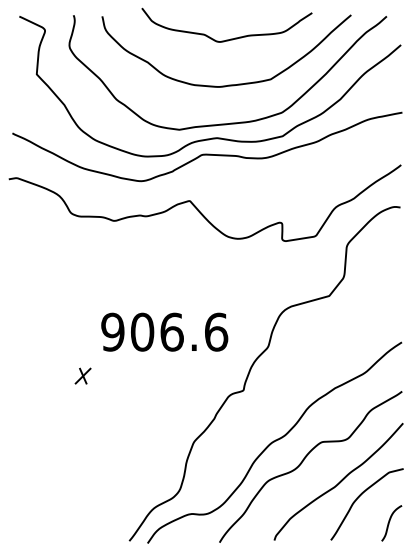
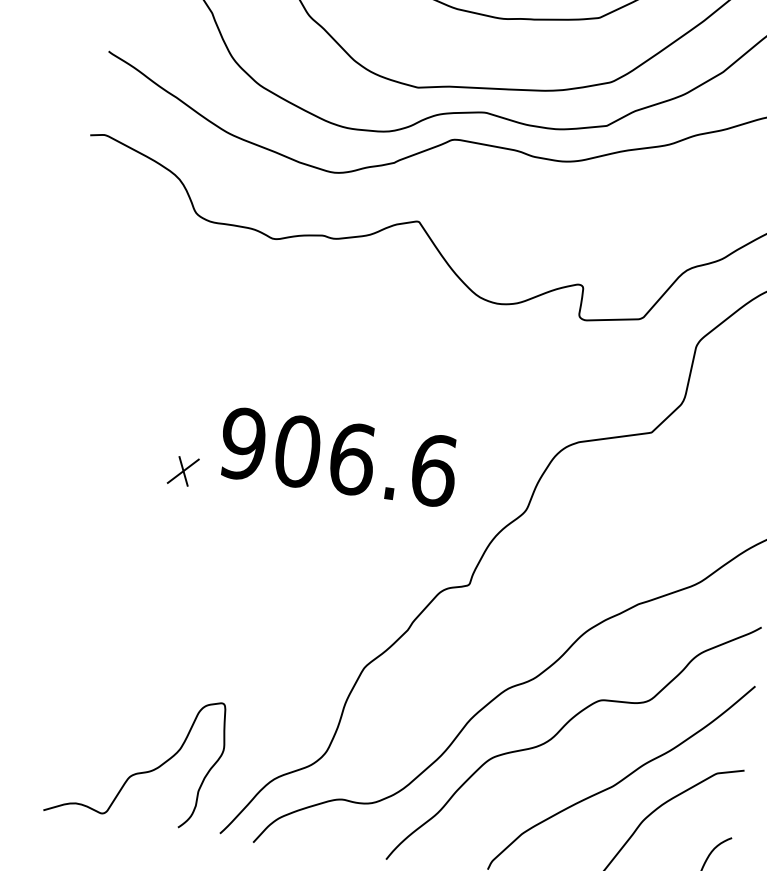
part: (82, 375) -> (182, 469), moved
curve: (82, 513) -> (140, 770), added

